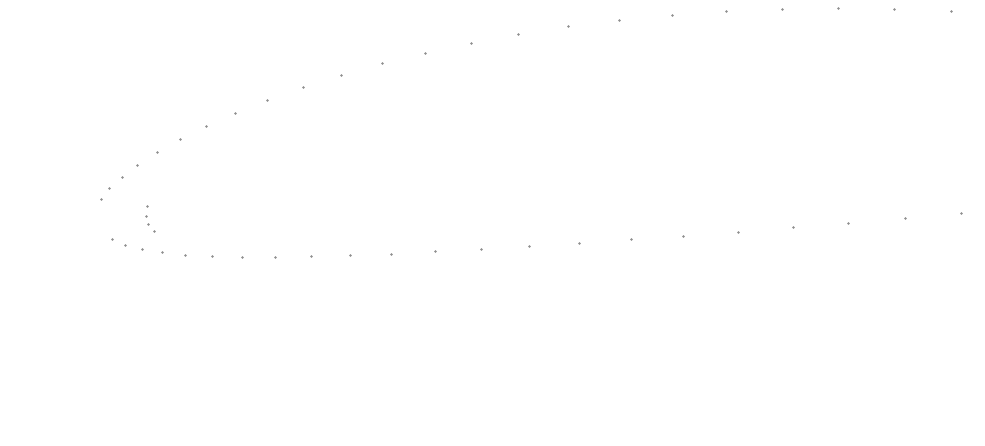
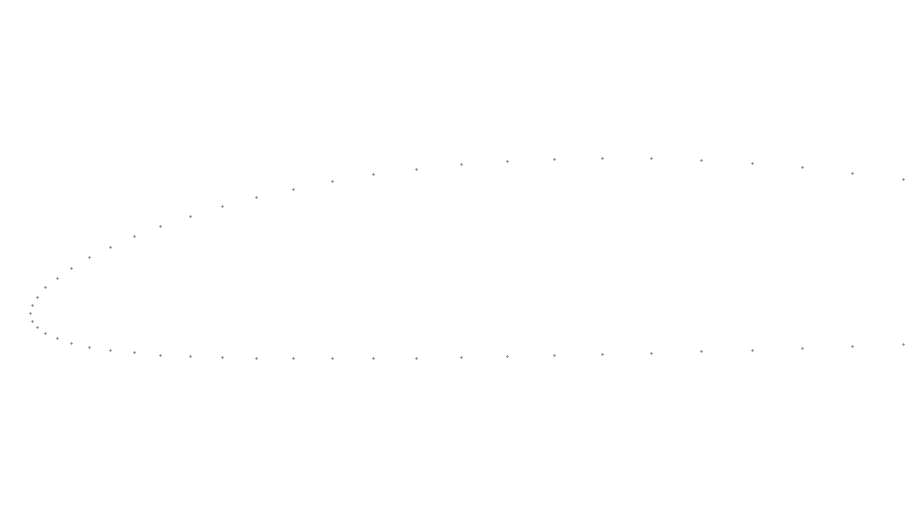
part: (149, 218) -> (33, 316), moved

